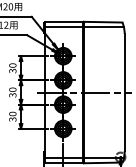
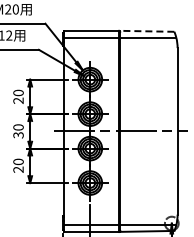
line: (102, 22) -> (146, 31), solid -> dashed
text: (12, 70) -> (18, 100), 30 -> 20
text: (12, 119) -> (18, 169), 30 -> 20

